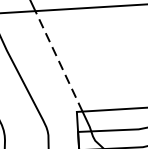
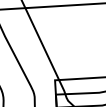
line: (59, 61) -> (42, 44), dashed -> solid

